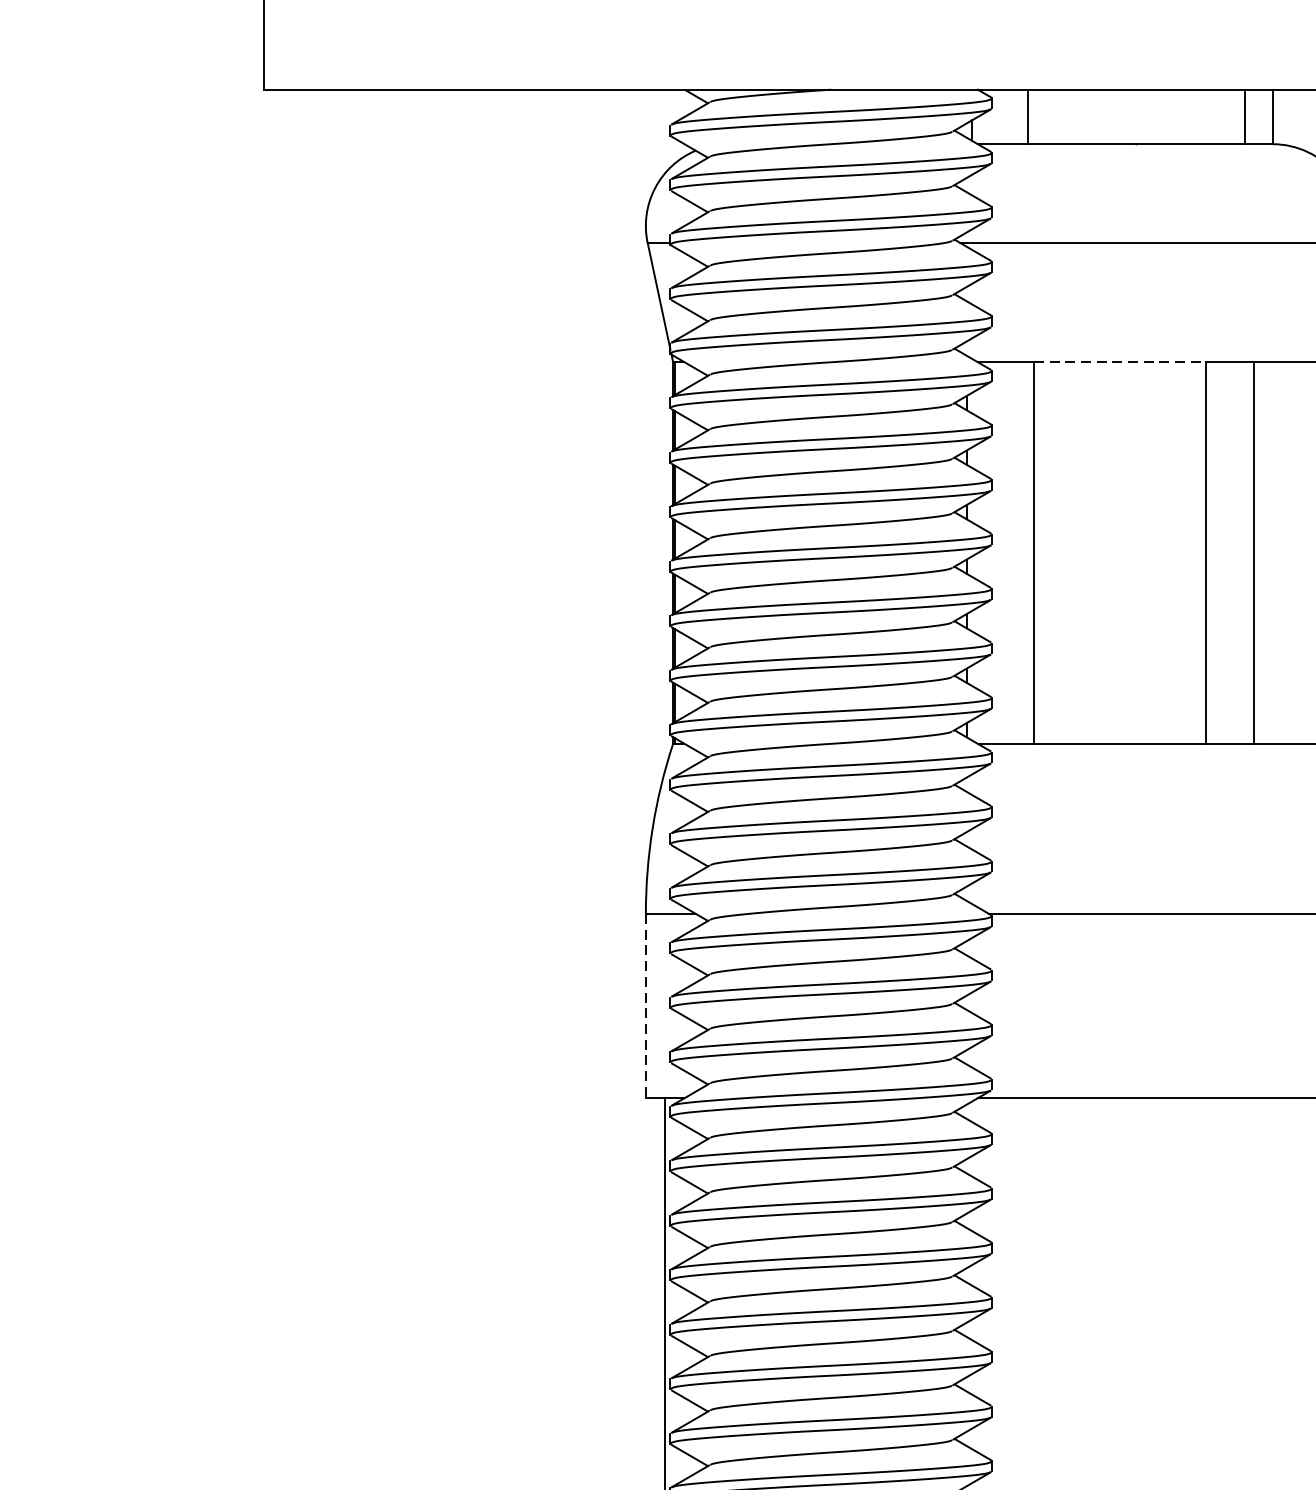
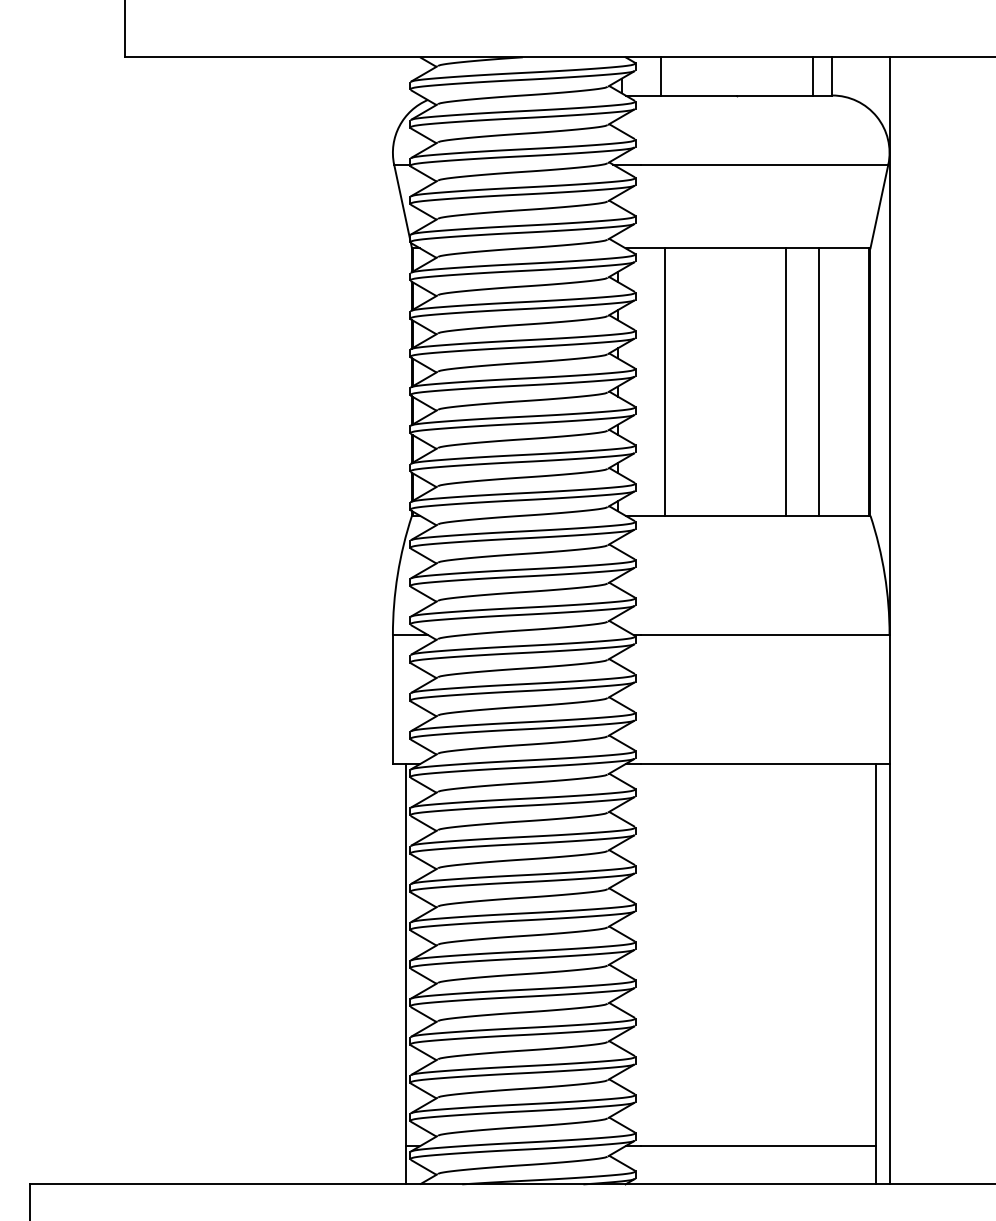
line: (1120, 362) -> (725, 248), dashed -> solid
line: (645, 1005) -> (392, 699), dashed -> solid

